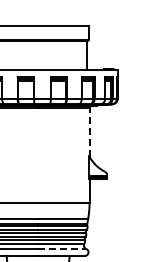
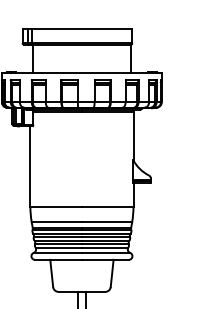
line: (89, 131) -> (133, 135), dashed -> solid
line: (62, 248) -> (106, 252), dashed -> solid

